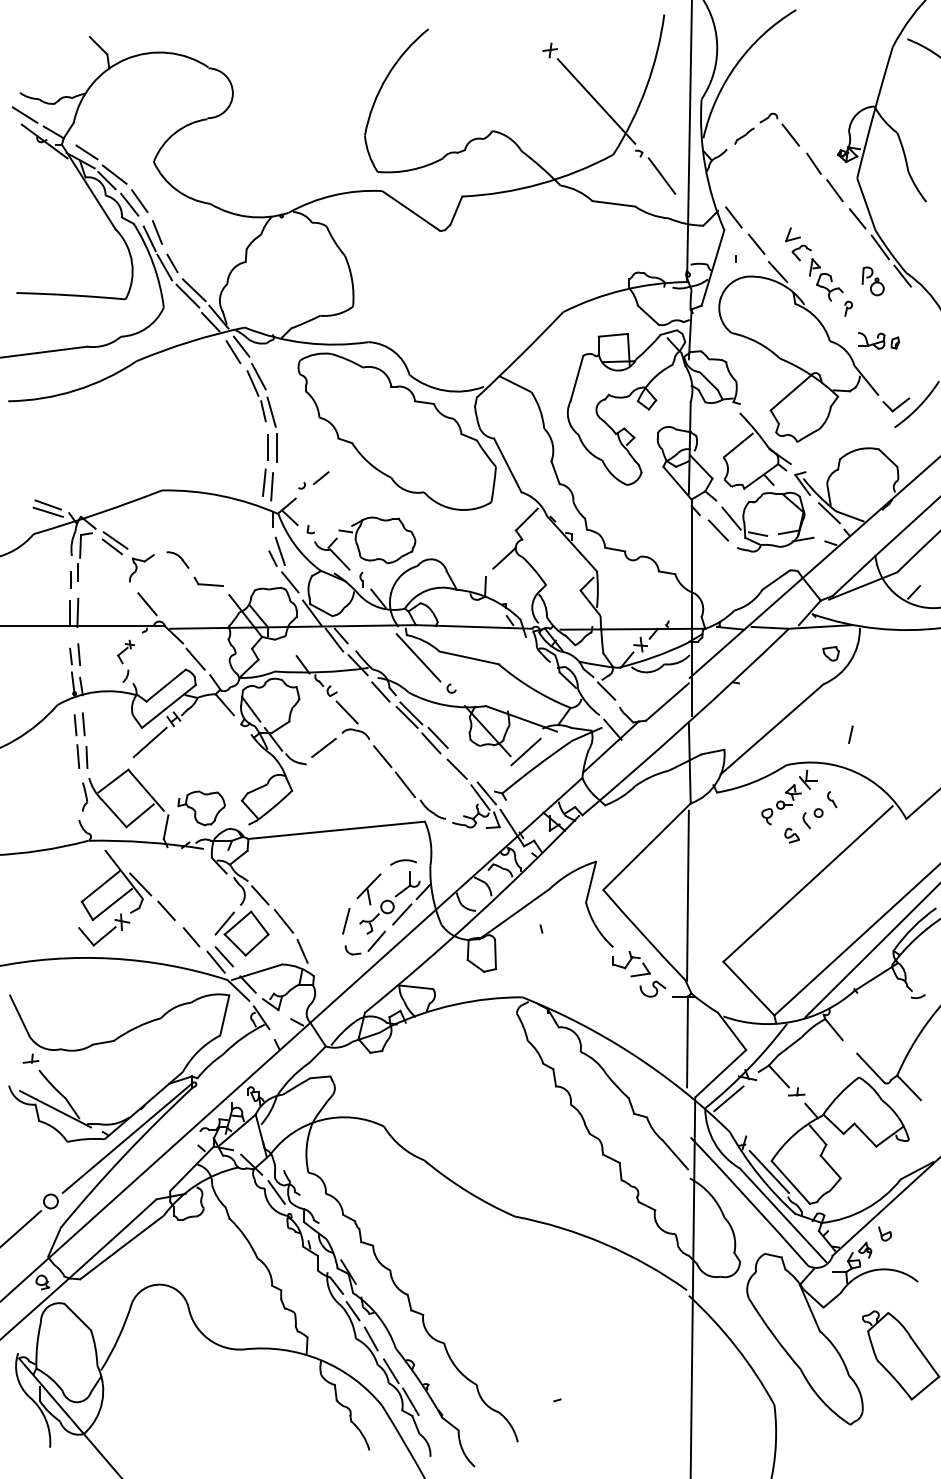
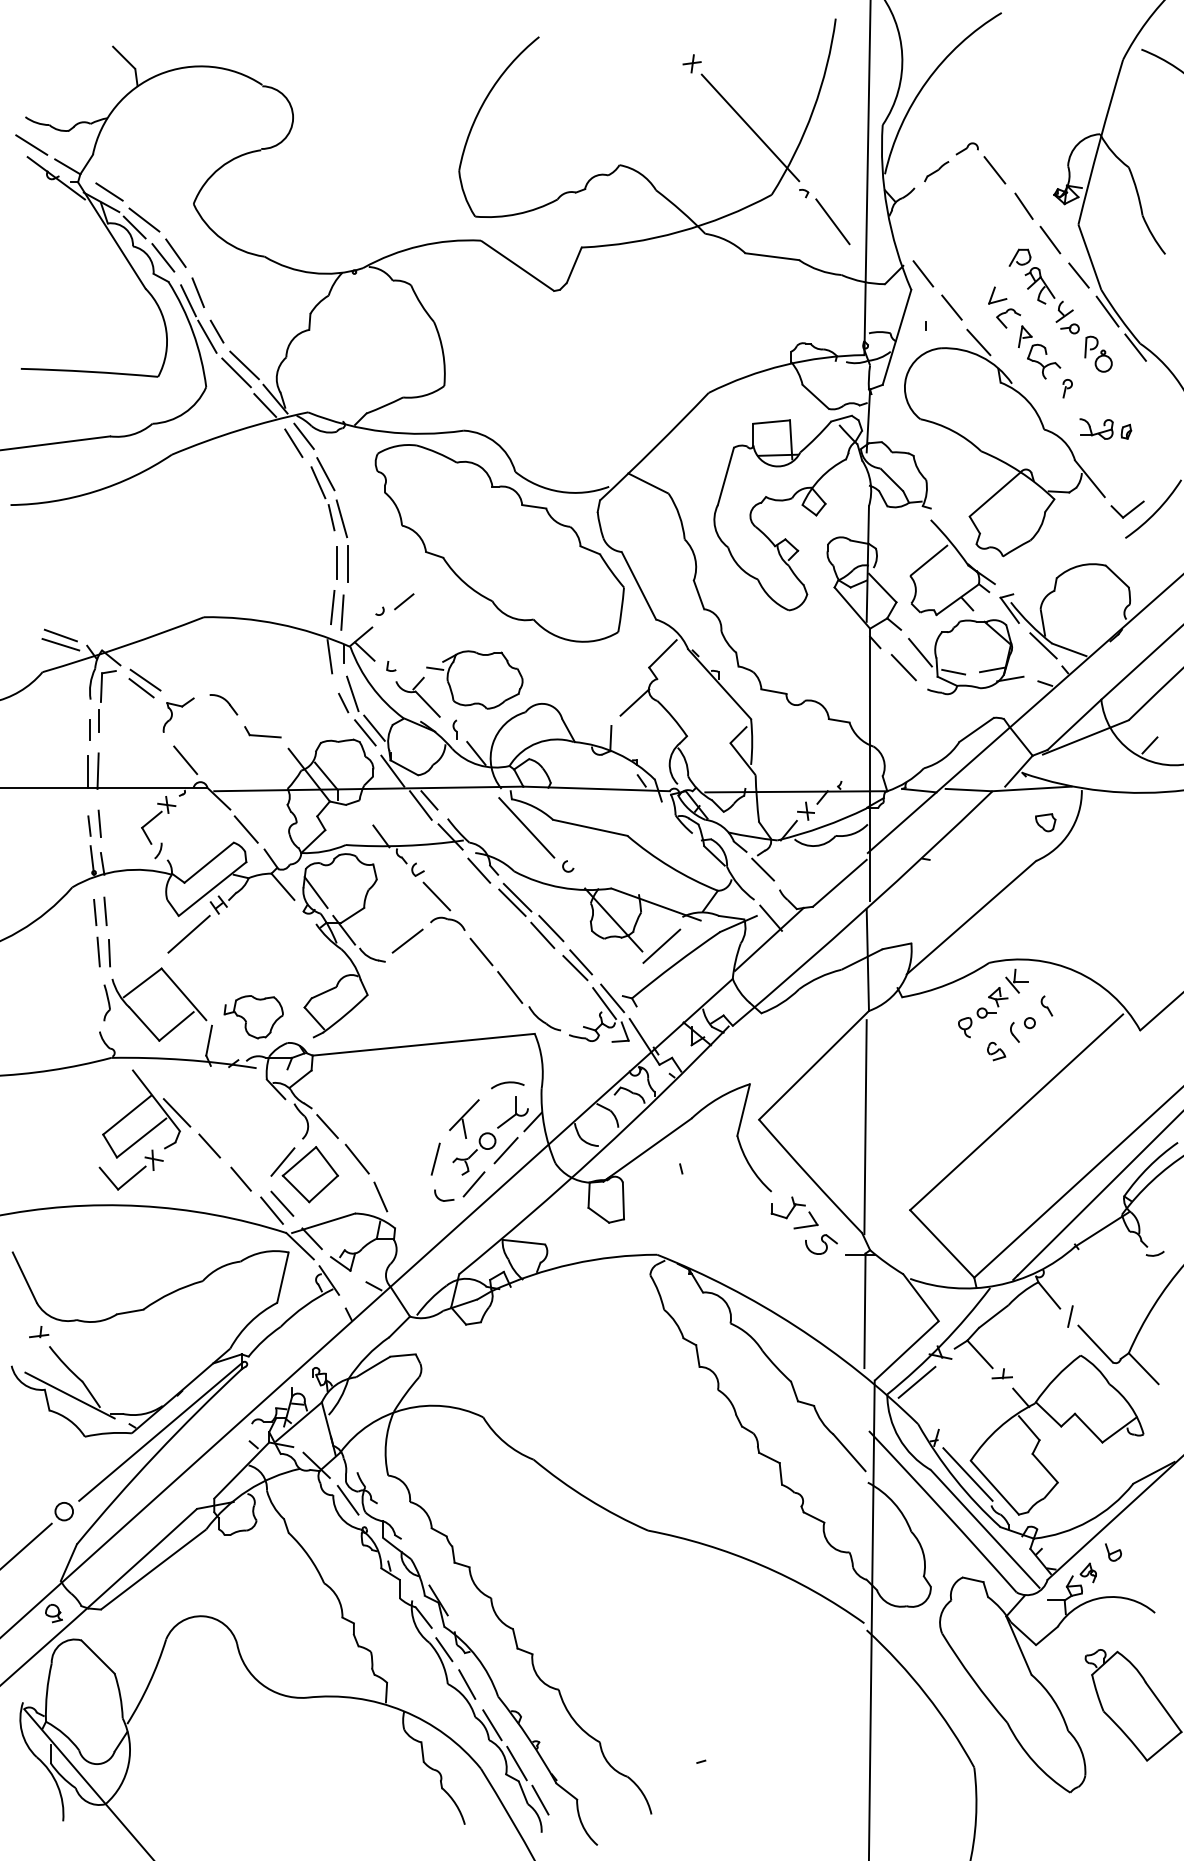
part: (829, 231) -> (1043, 291), added
line: (261, 521) -> (329, 656), added
line: (297, 578) -> (374, 727), added
part: (125, 652) -> (158, 820), size x1.67
line: (850, 734) -> (1070, 1316), moved
line: (461, 764) -> (580, 962), added
line: (429, 1430) -> (540, 1799), added

